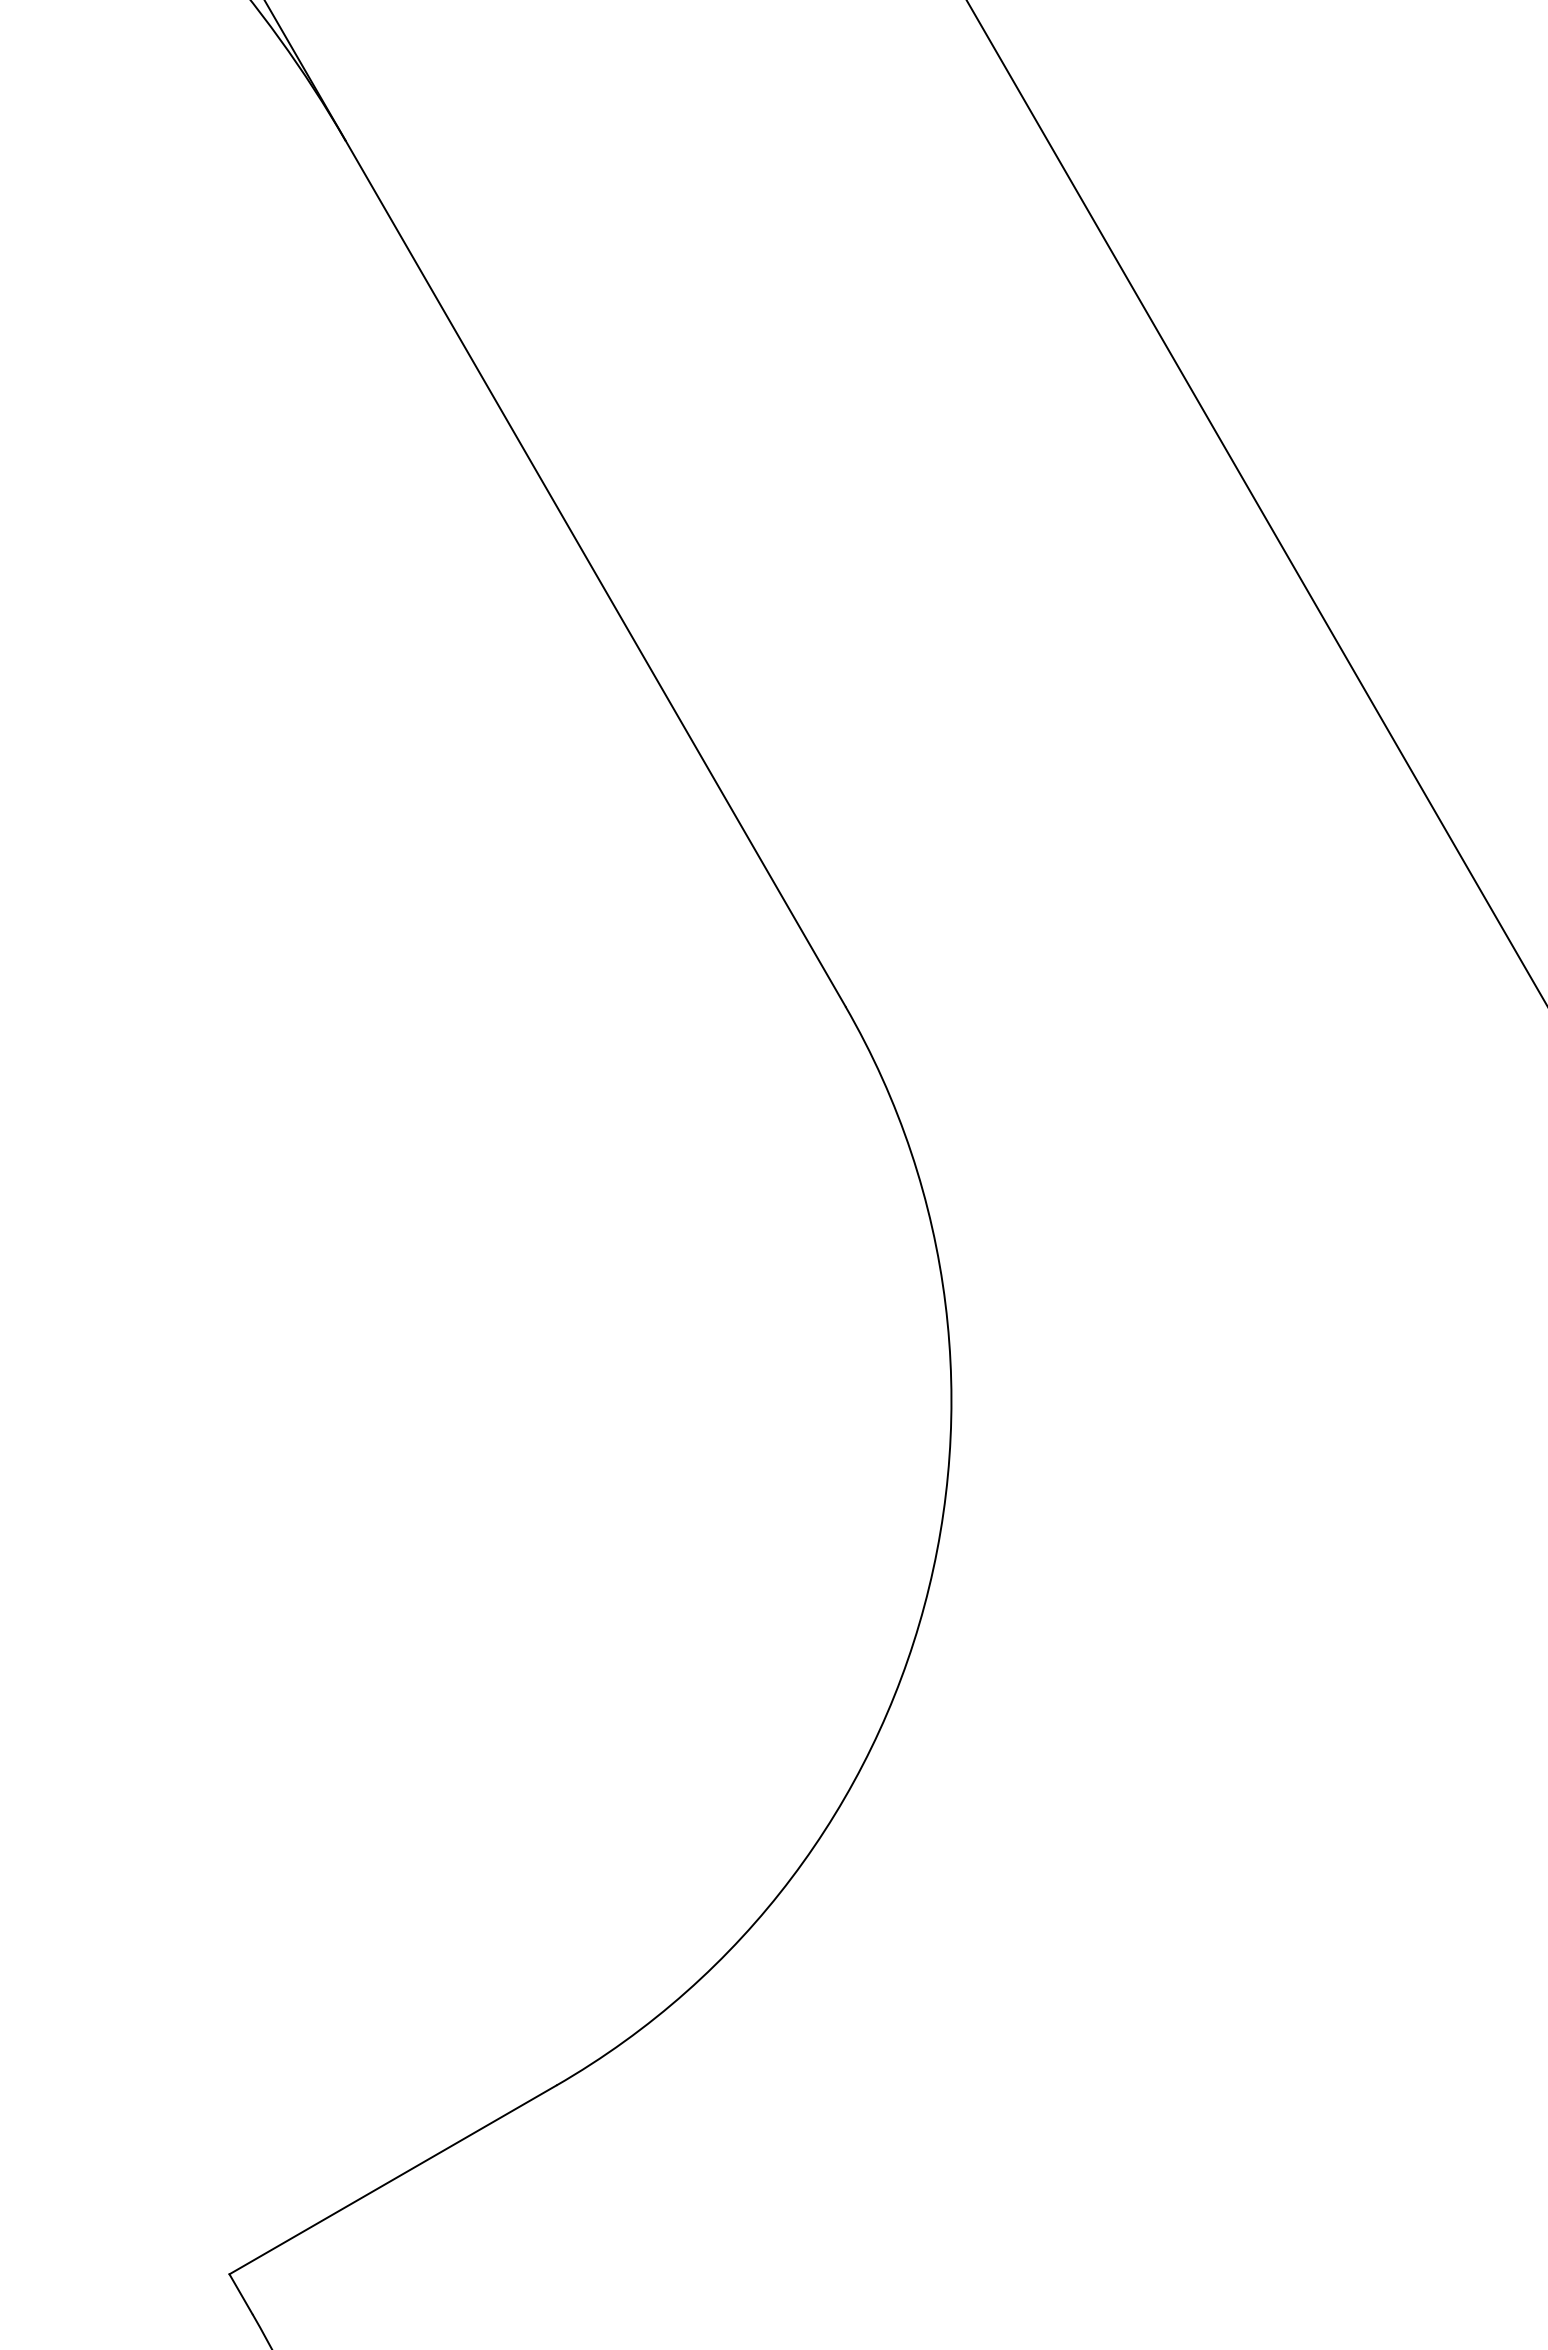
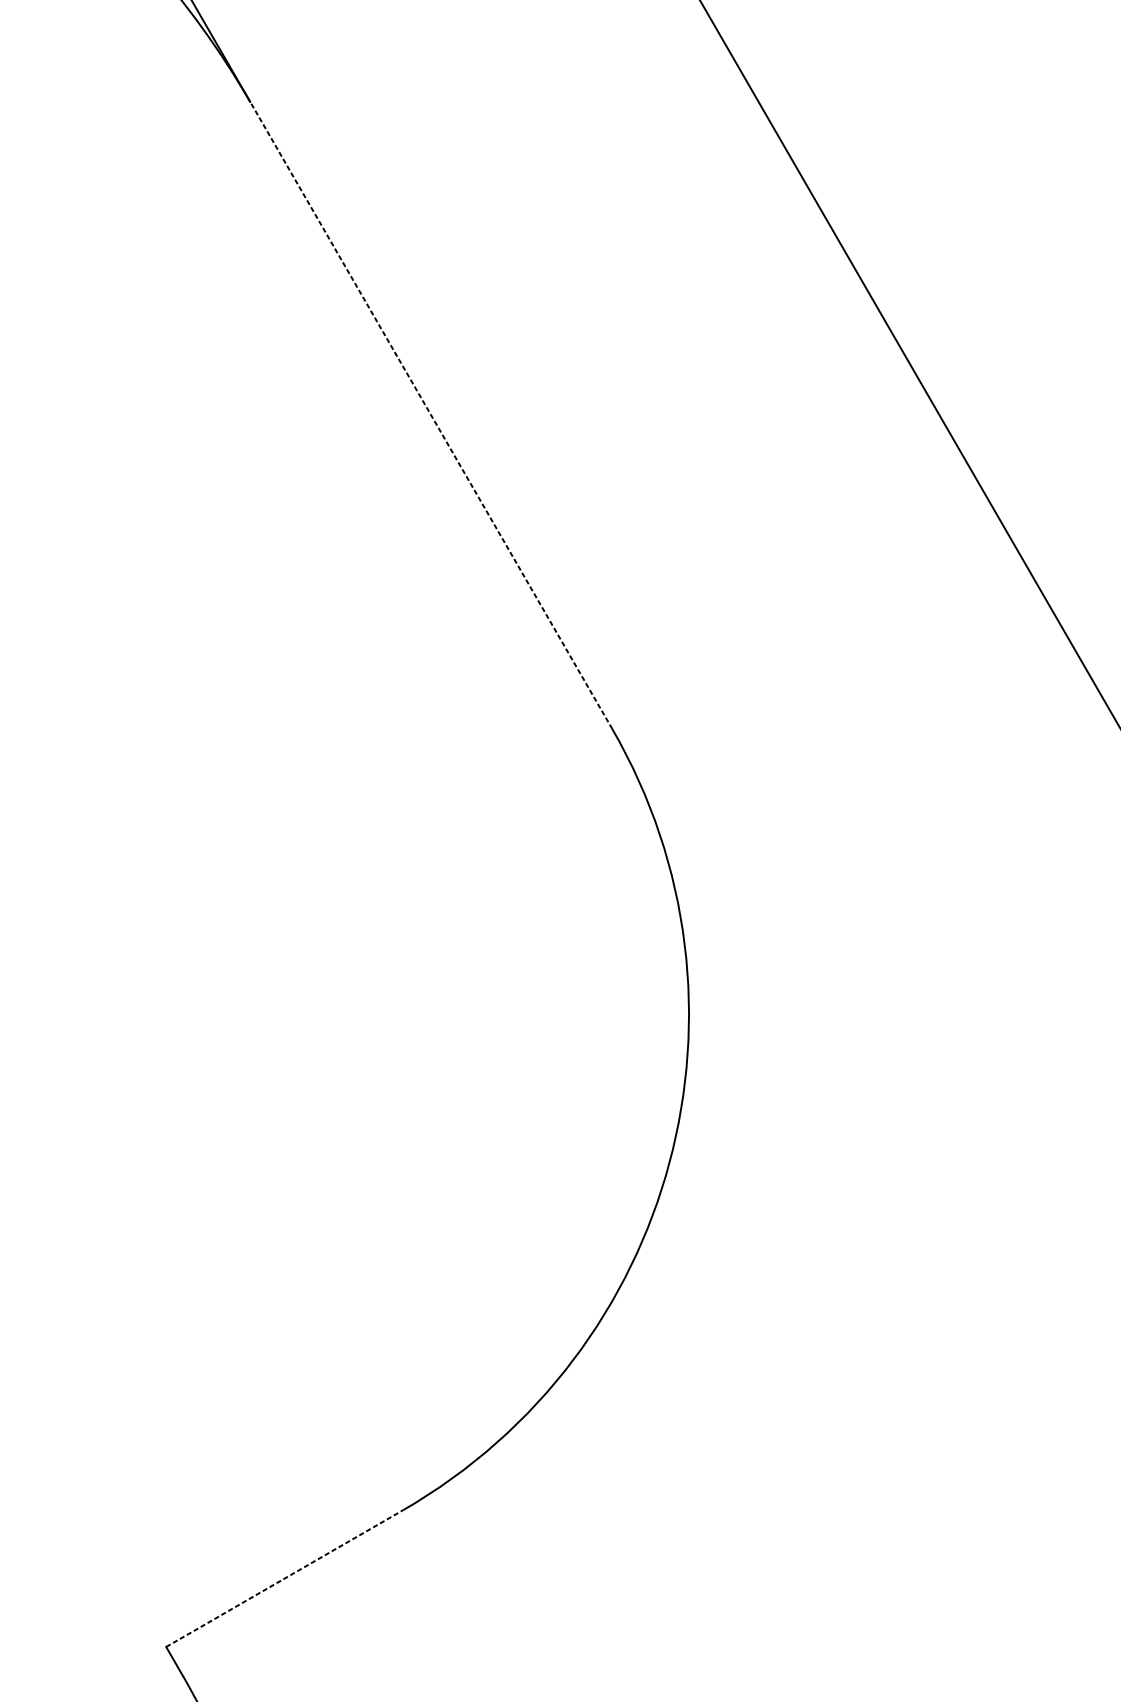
line: (595, 573) -> (431, 415), solid -> dashed
line: (392, 2179) -> (284, 1578), solid -> dashed

